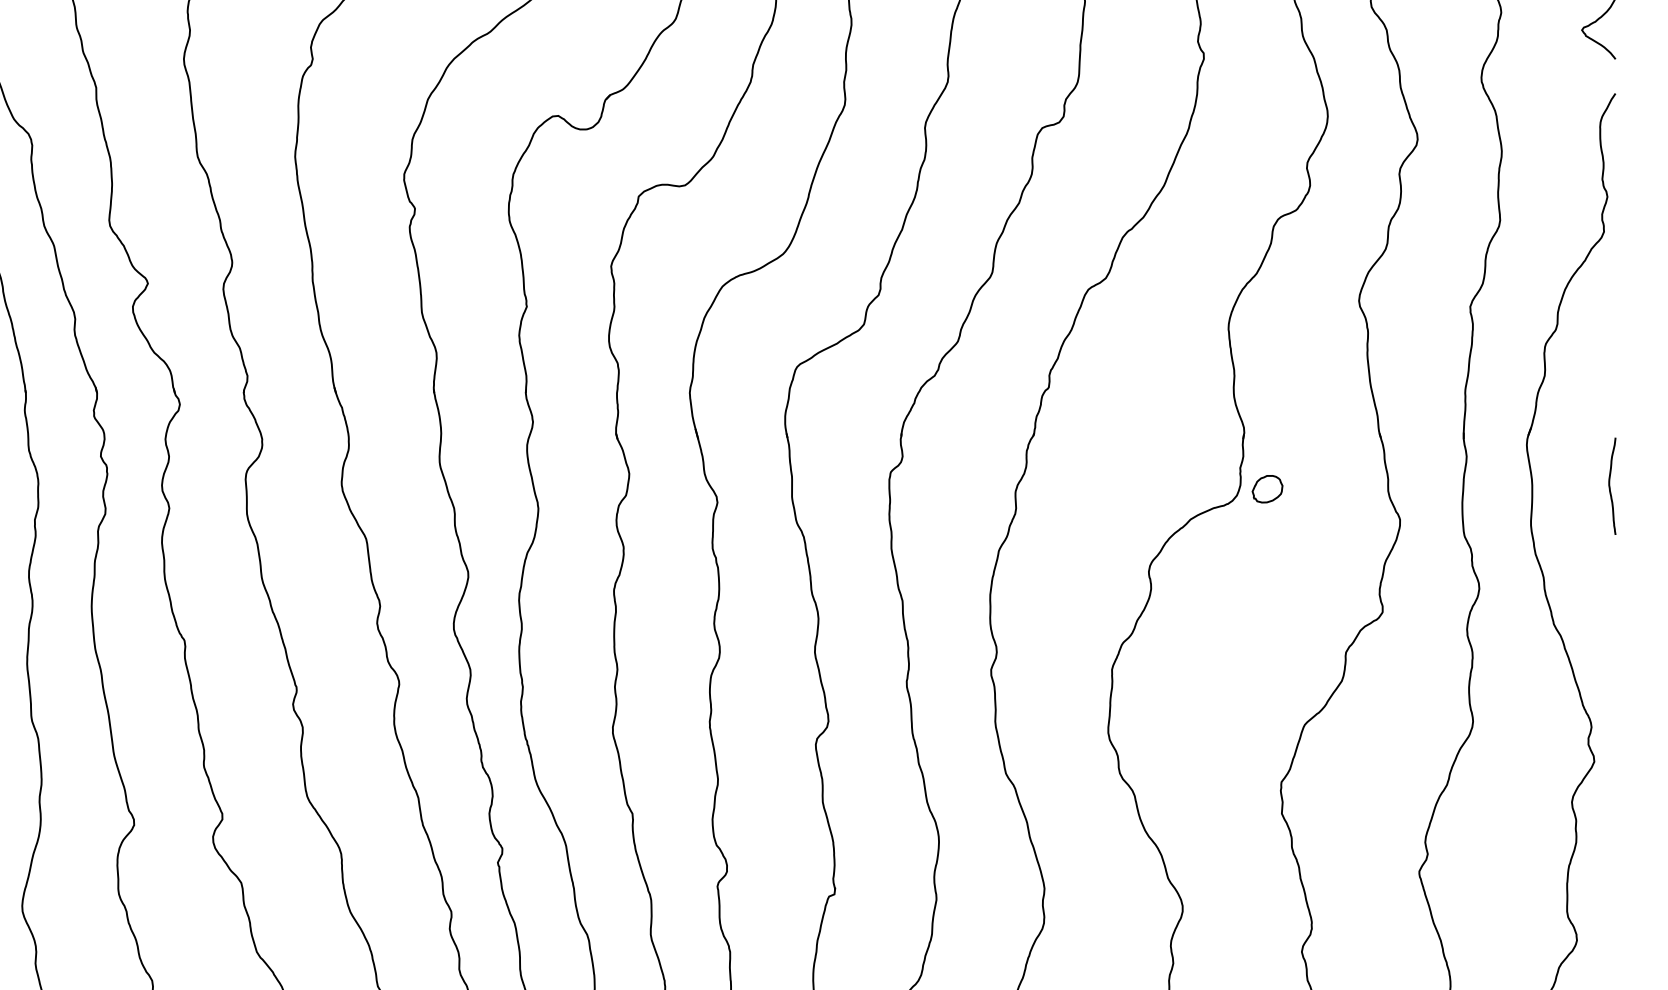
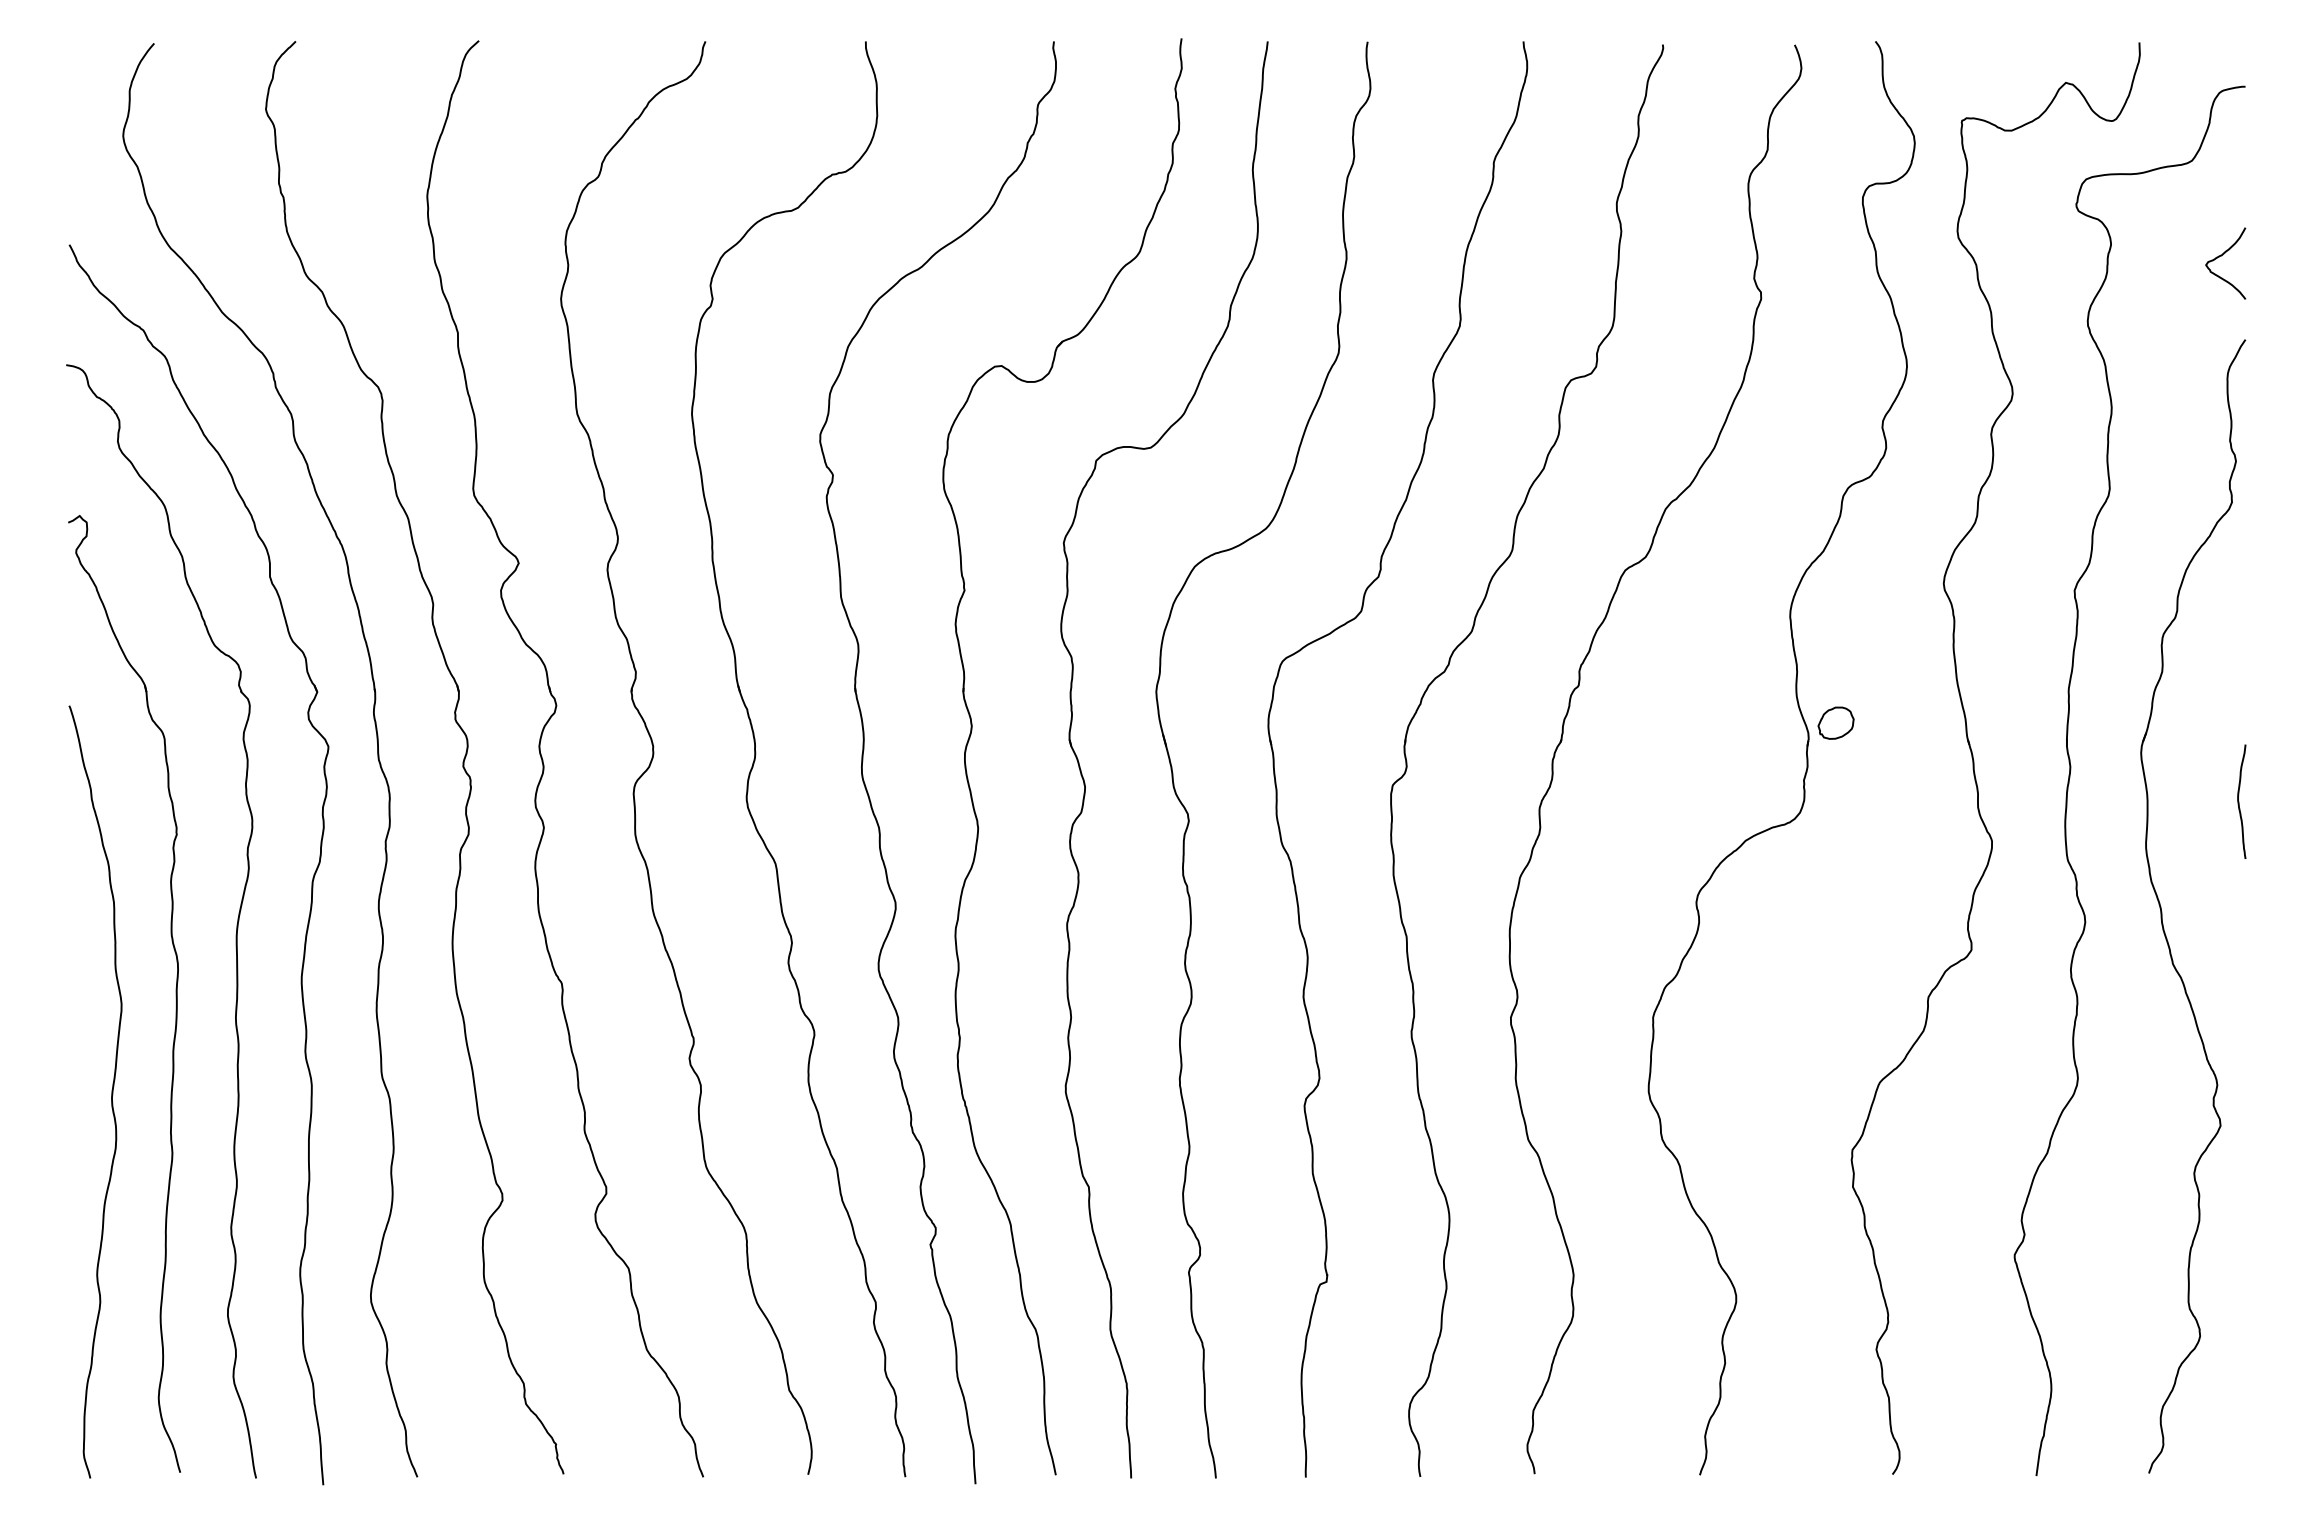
part: (1267, 488) -> (1835, 722), moved

